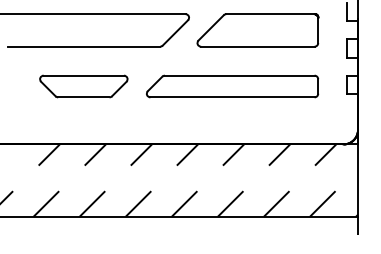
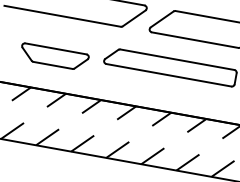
part: (83, 86) -> (54, 57), moved

